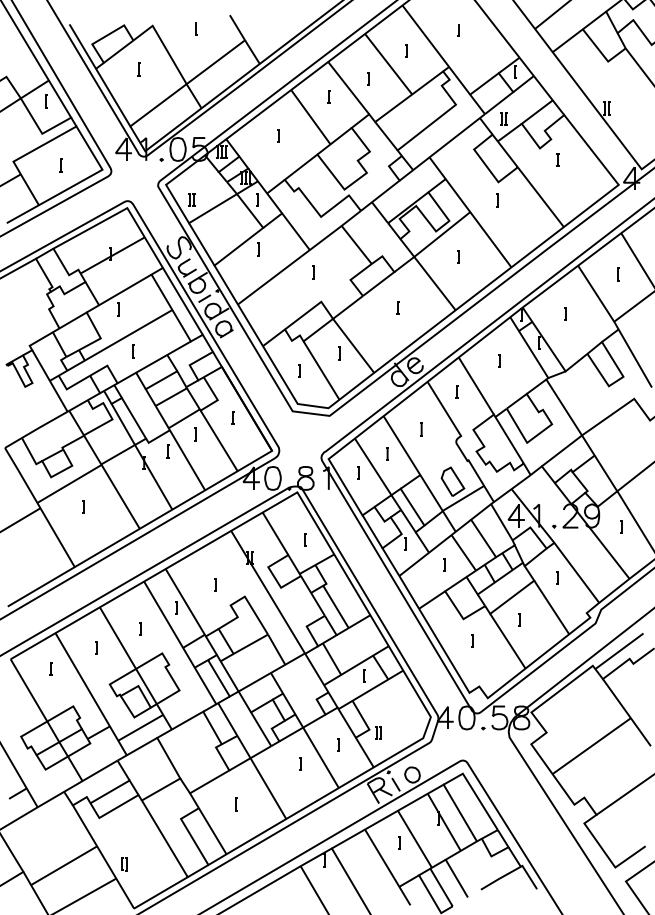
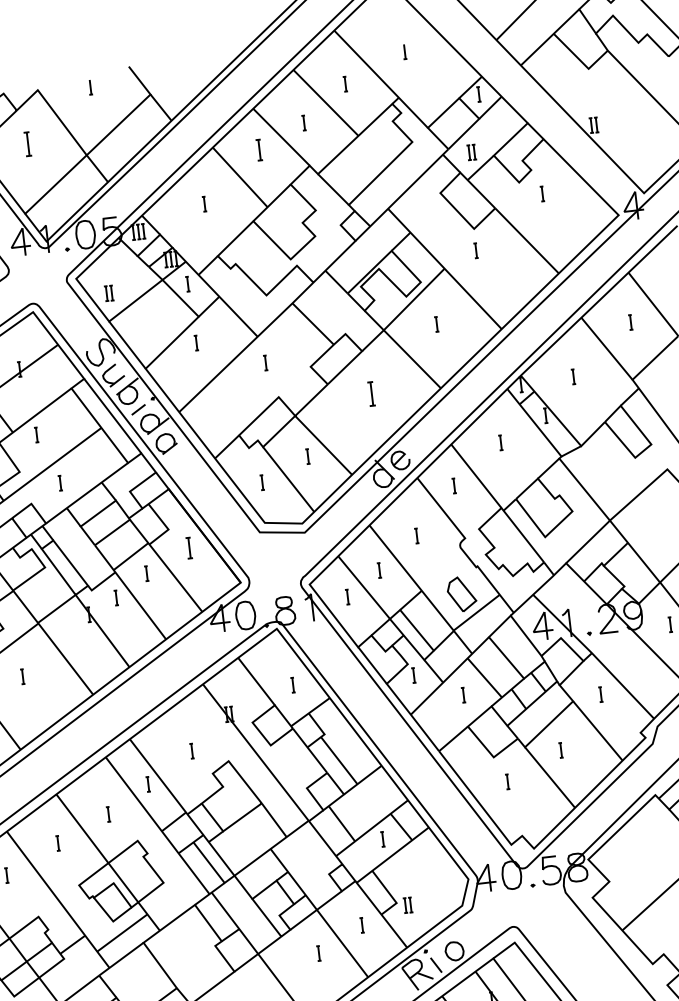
part: (138, 69) -> (26, 144), size x1.6
part: (328, 96) -> (258, 150), size x1.4
part: (397, 307) -> (370, 393), size x1.6
part: (232, 417) -> (188, 548), size x1.4

